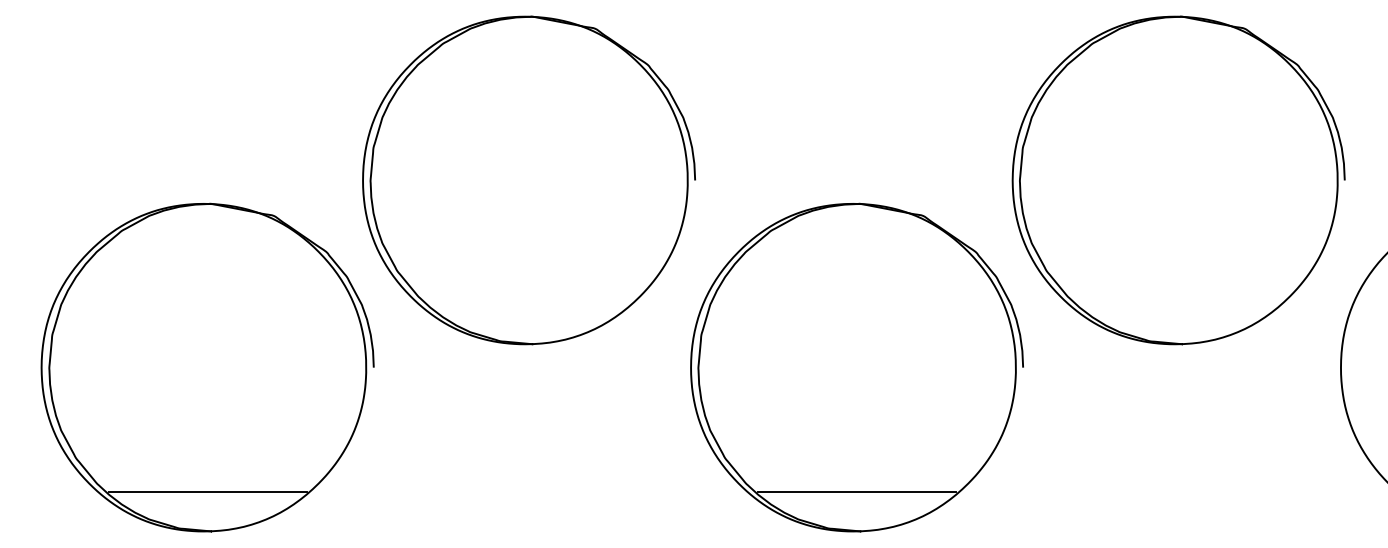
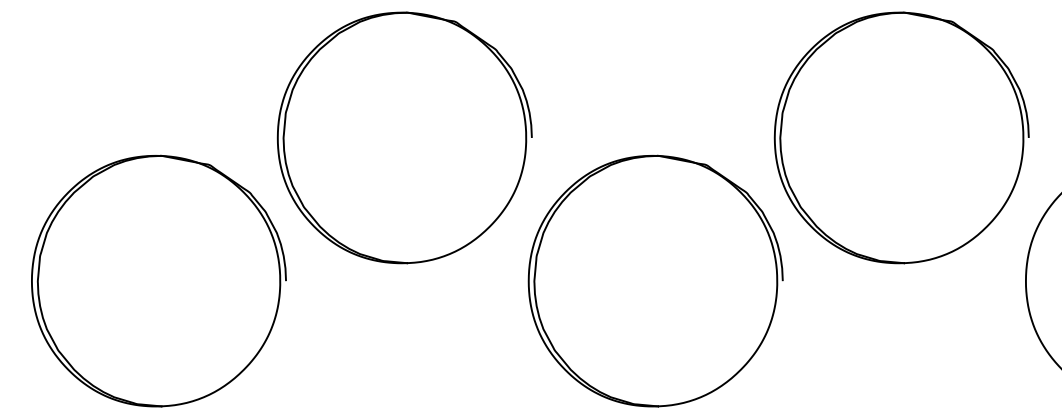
line: (208, 491) -> (159, 375), removed
line: (857, 491) -> (656, 375), removed

